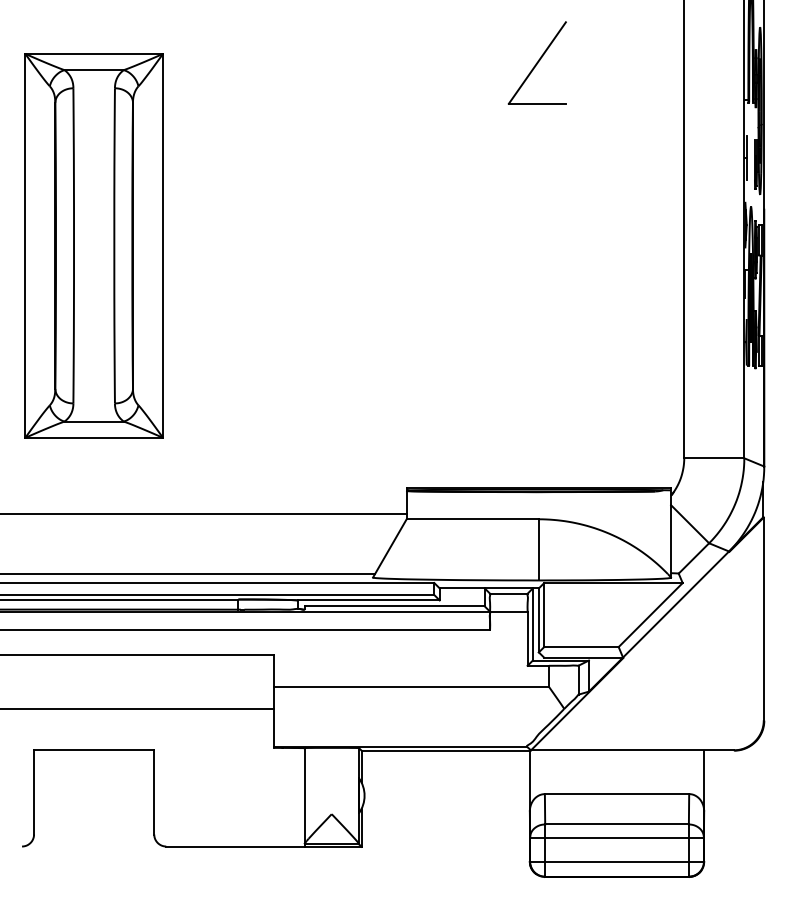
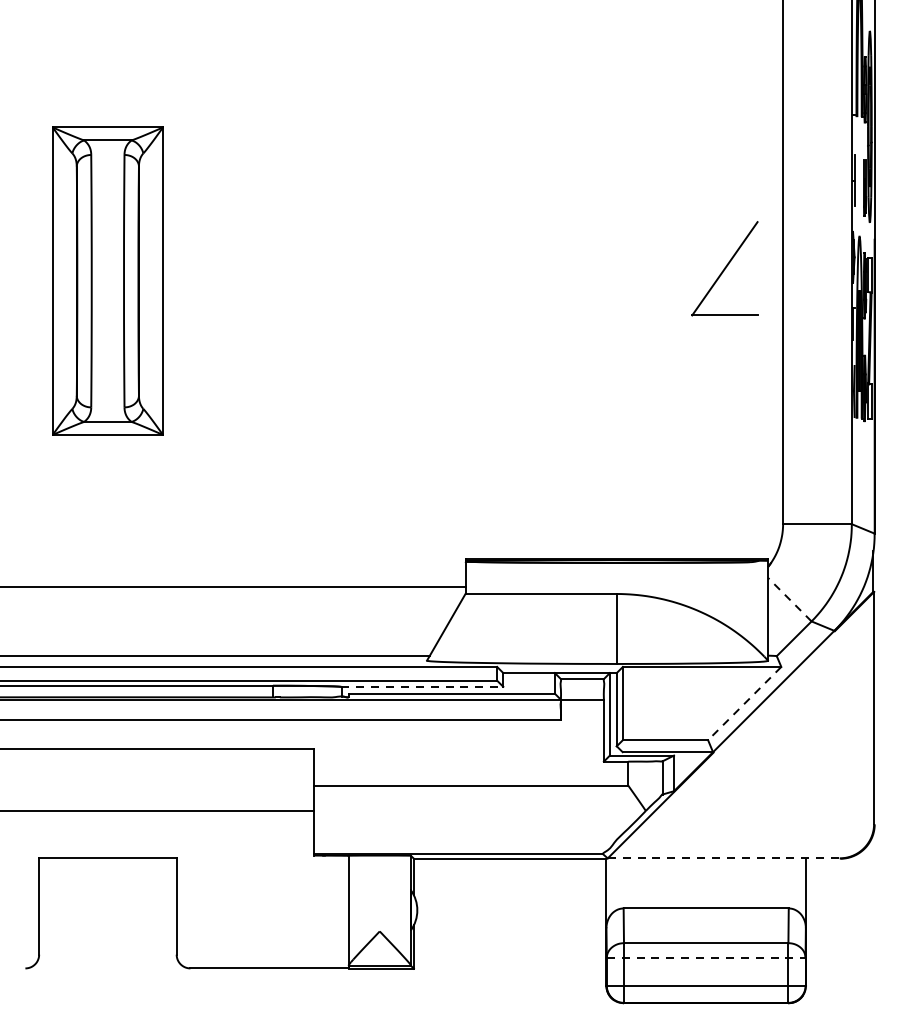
part: (536, 62) -> (723, 268), moved
part: (93, 245) -> (107, 280), size x0.7
line: (690, 524) -> (790, 599), solid -> dashed
line: (368, 600) -> (421, 686), solid -> dashed
line: (650, 615) -> (744, 704), solid -> dashed
line: (632, 750) -> (723, 858), solid -> dashed
line: (617, 837) -> (706, 958), solid -> dashed

